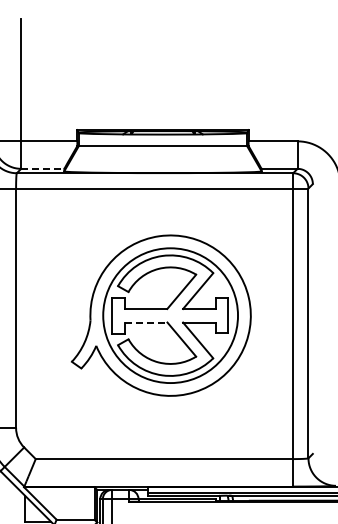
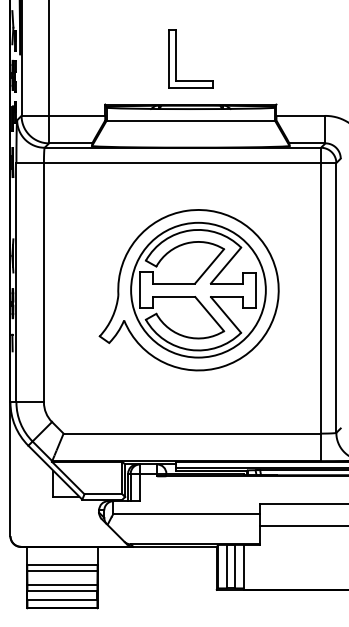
part: (148, 83) -> (176, 58), added
line: (42, 168) -> (70, 143), dashed -> solid
line: (146, 322) -> (174, 297), dashed -> solid

